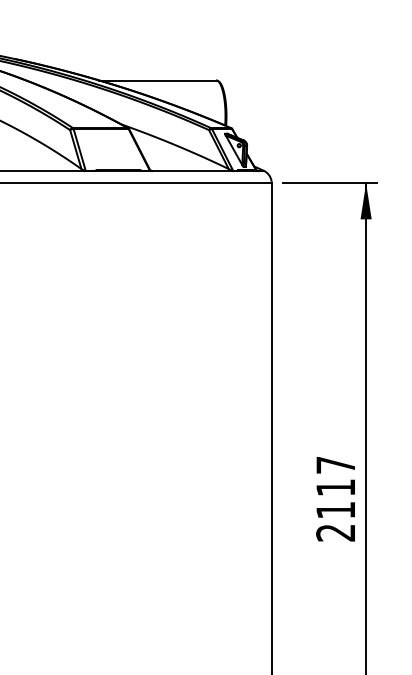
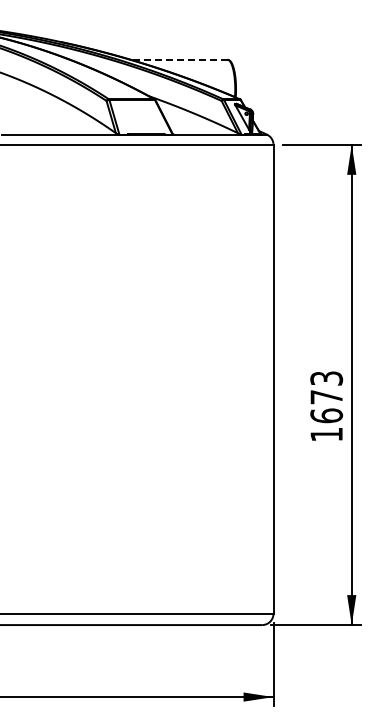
line: (157, 80) -> (178, 59), solid -> dashed
text: (335, 498) -> (326, 406), 2117 -> 1673

